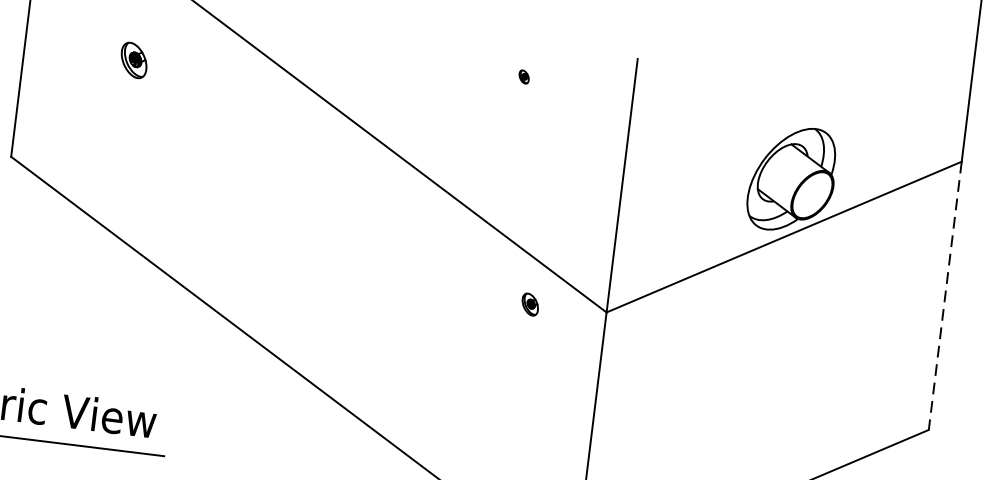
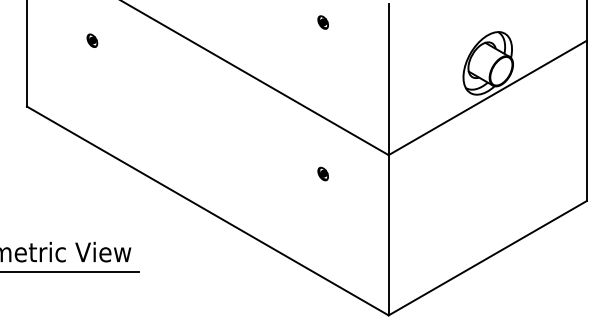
part: (134, 59) -> (92, 40), size x0.62
part: (523, 76) -> (322, 22), size x1.67
line: (944, 296) -> (586, 121), dashed -> solid
part: (529, 303) -> (322, 173), moved

